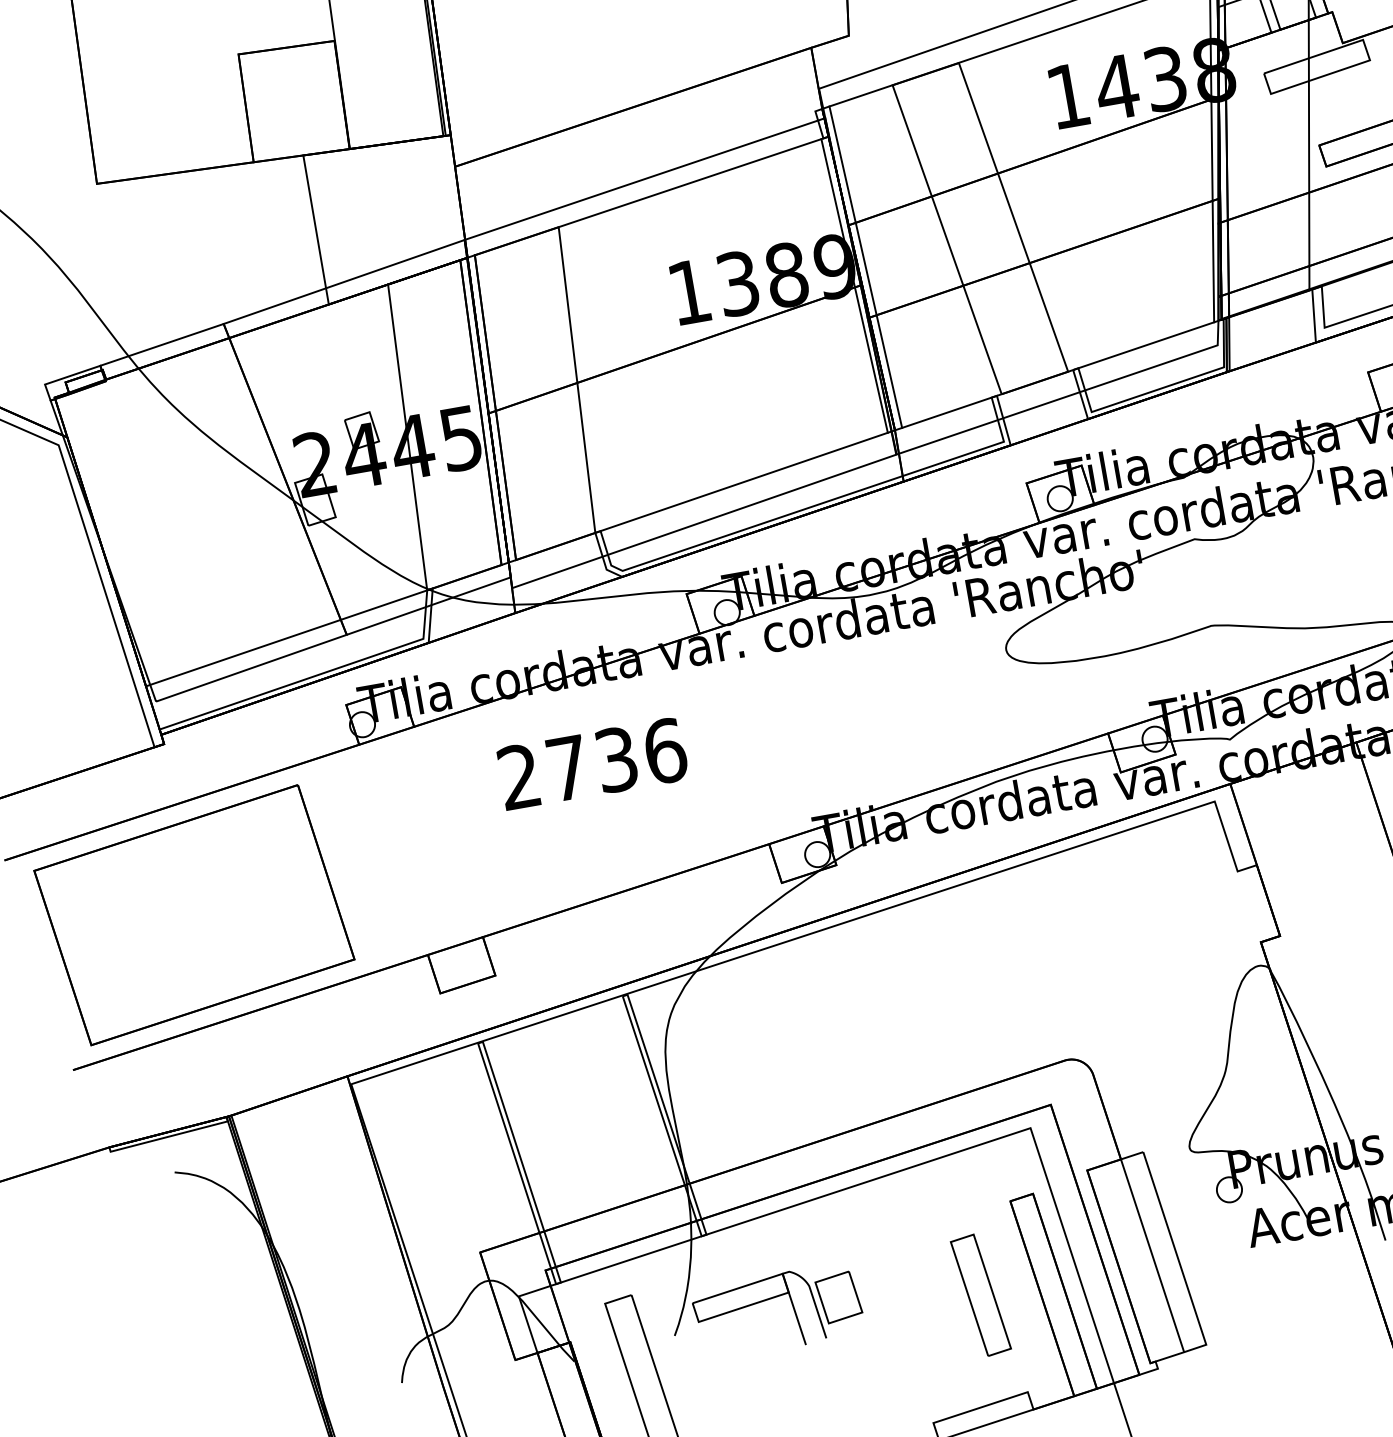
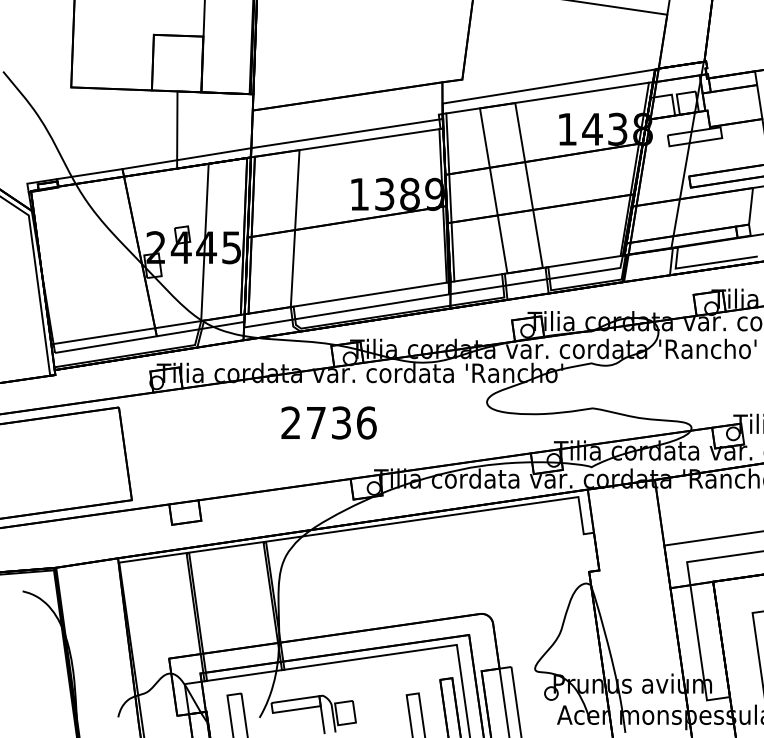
text: (591, 763) -> (328, 422), moved

